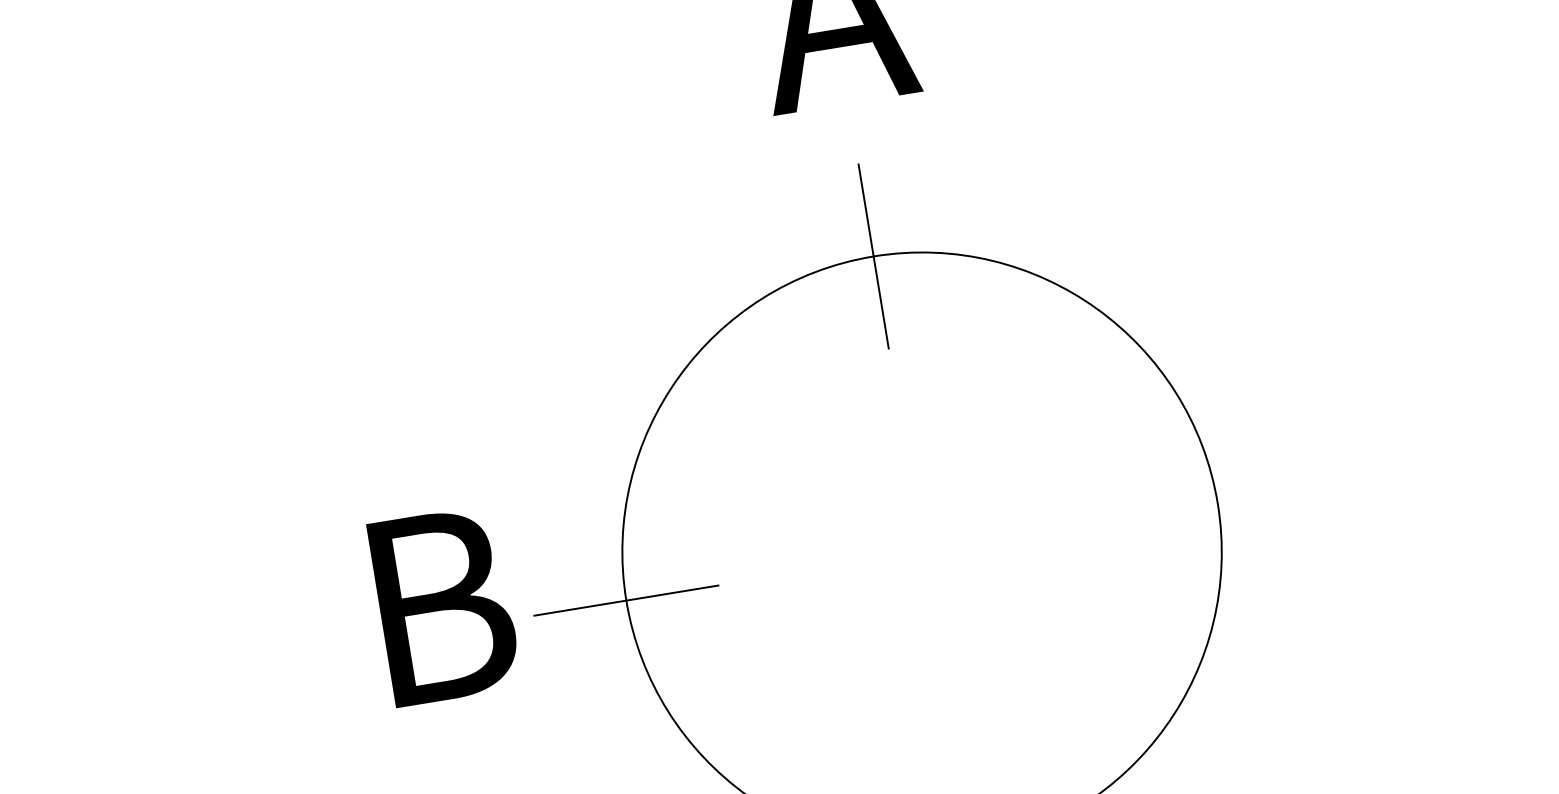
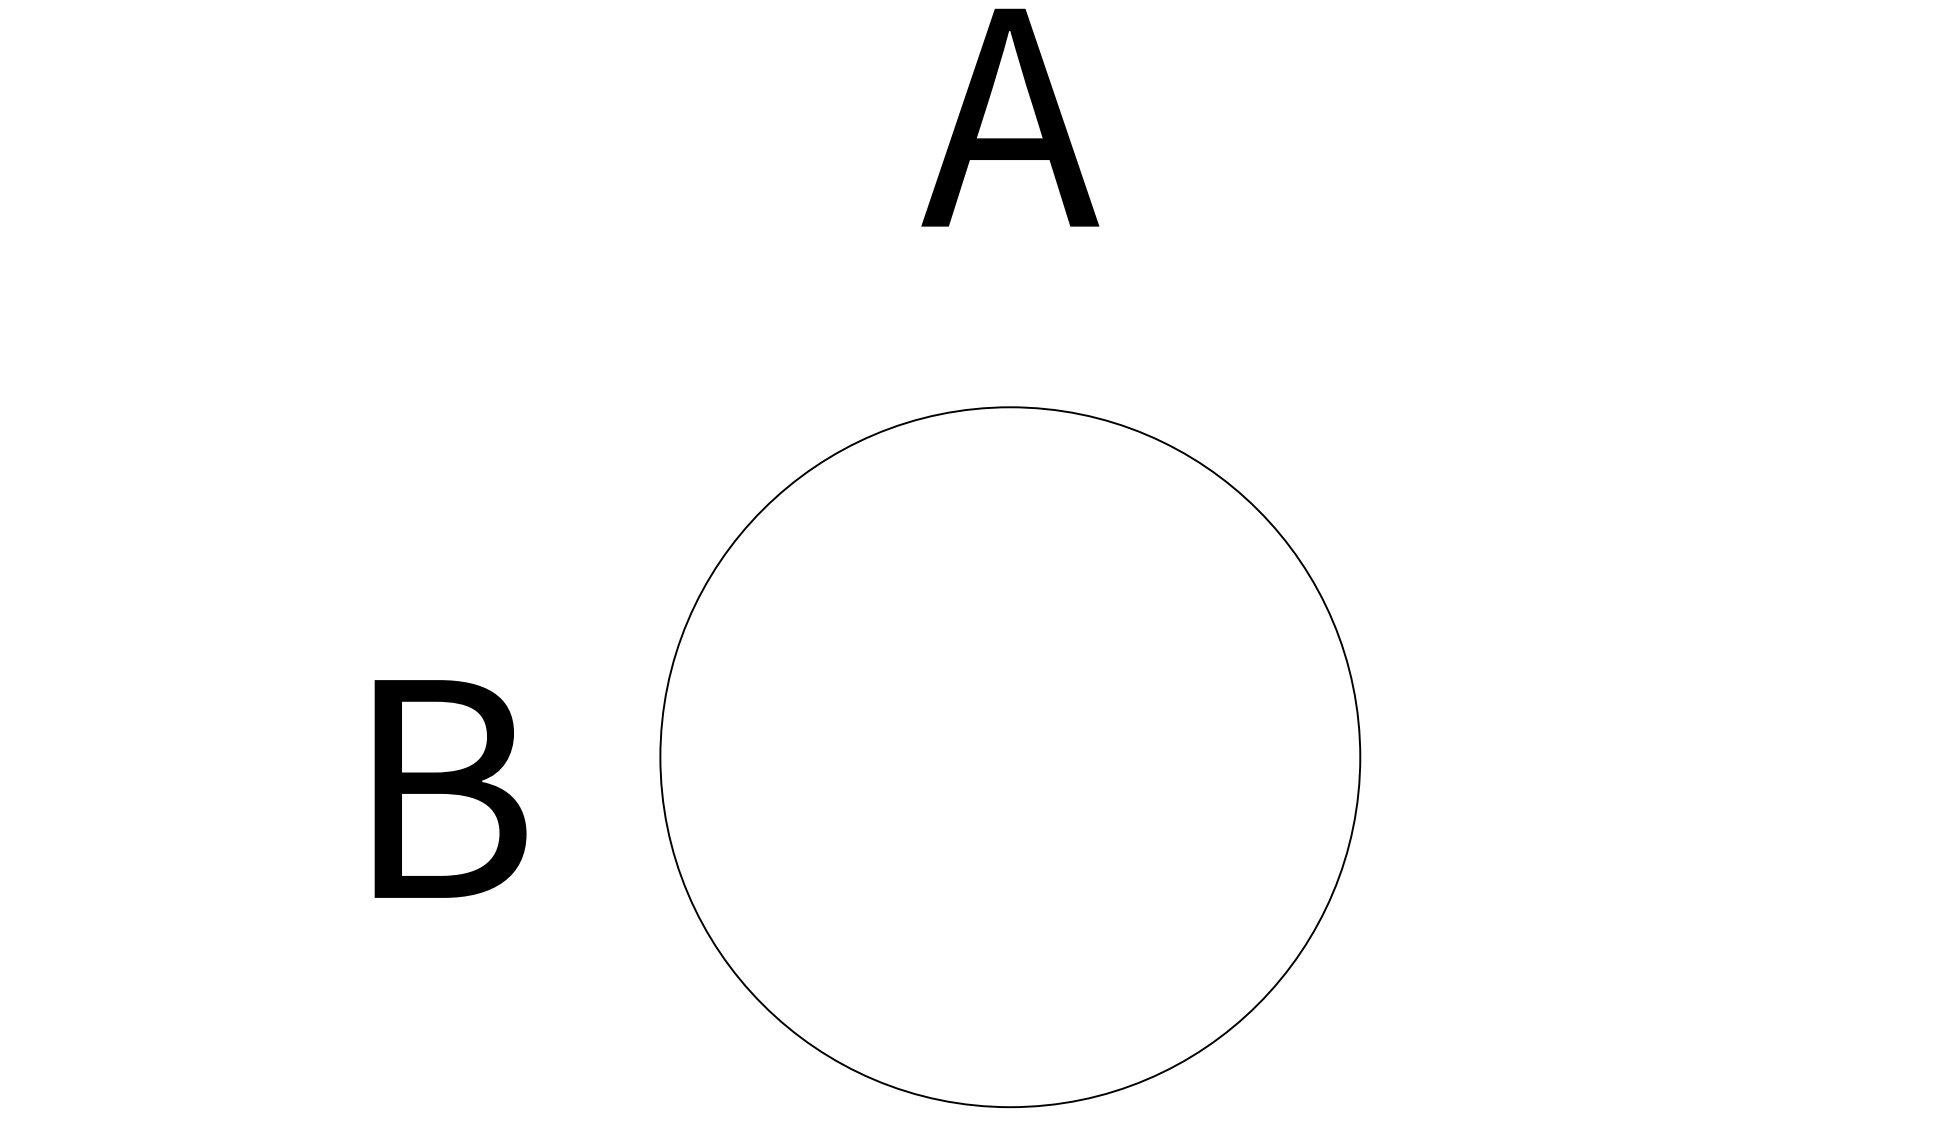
line: (873, 256) -> (1010, 407), removed
line: (626, 600) -> (660, 757), removed
text: (445, 605) -> (450, 788), moved

